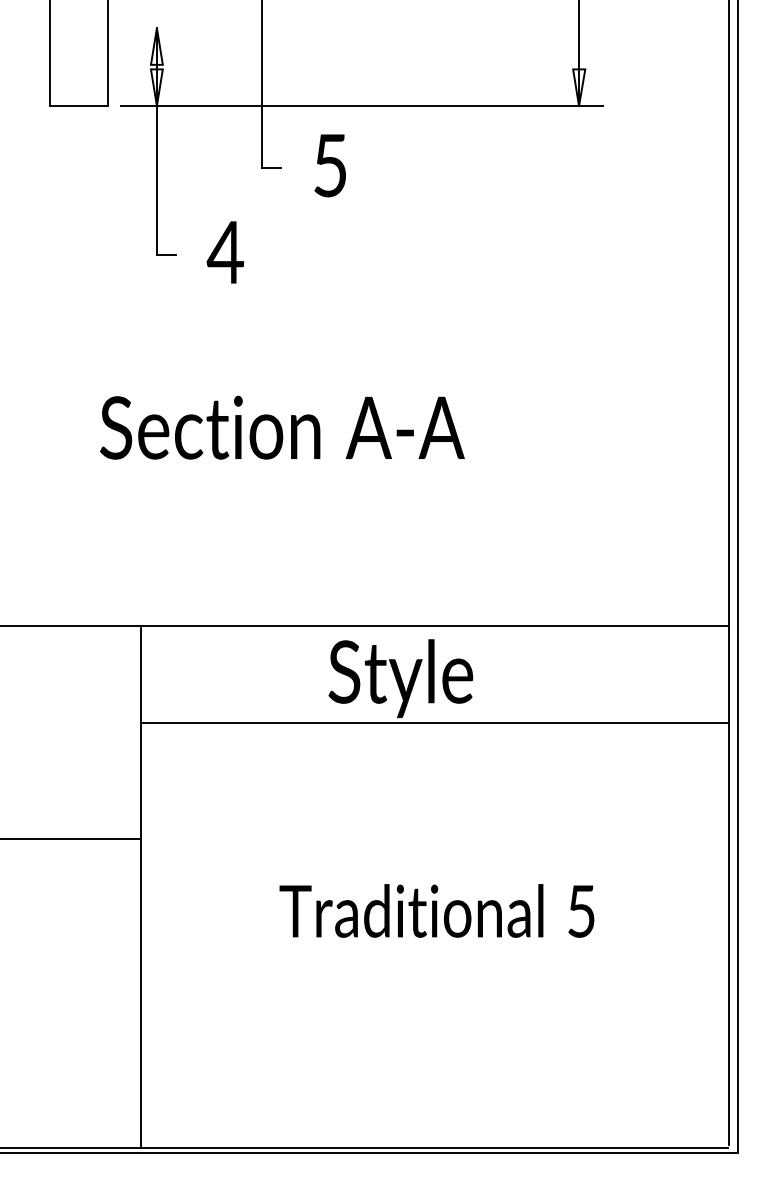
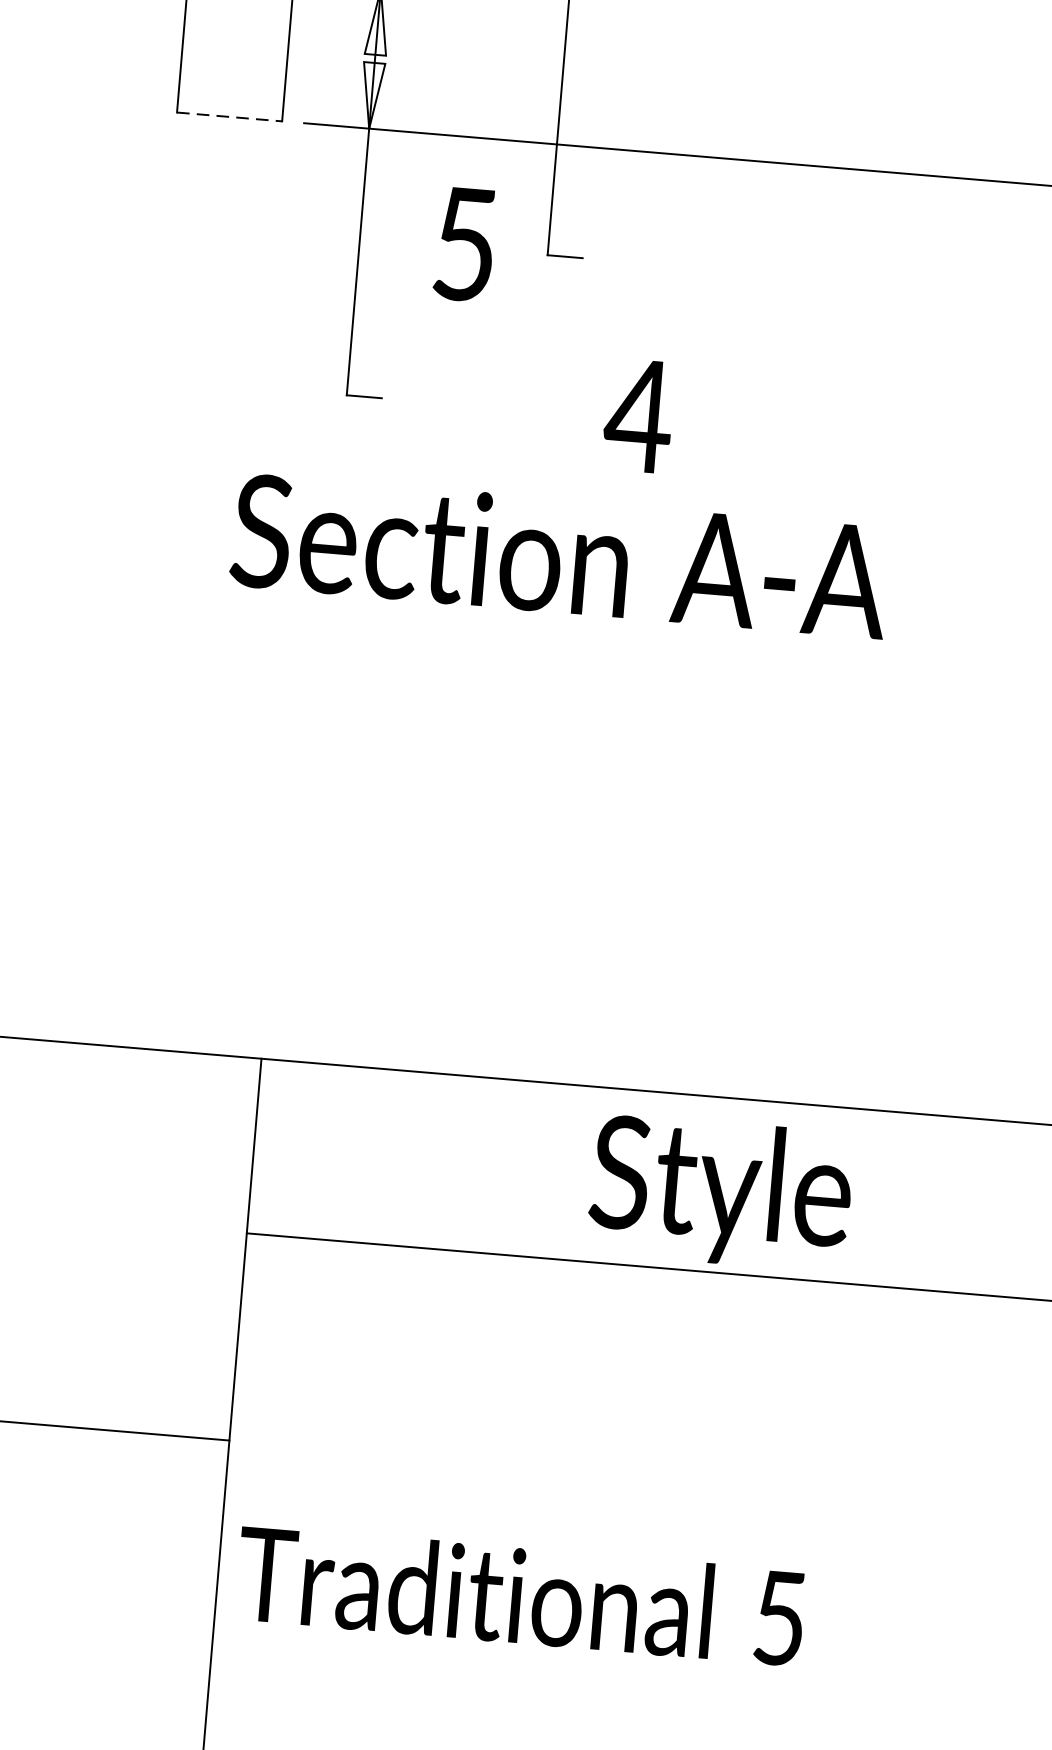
line: (79, 106) -> (230, 117), solid -> dashed
text: (329, 165) -> (463, 244), moved
text: (224, 252) -> (637, 415), moved
text: (282, 427) -> (560, 555), moved
text: (436, 910) -> (519, 1594), moved

